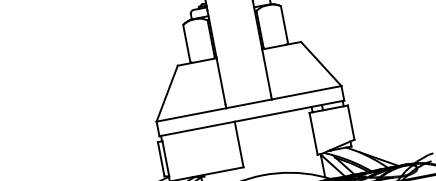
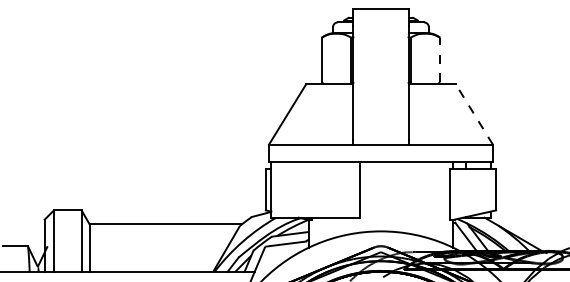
line: (284, 24) -> (440, 59), solid -> dashed
line: (321, 64) -> (474, 114), solid -> dashed

